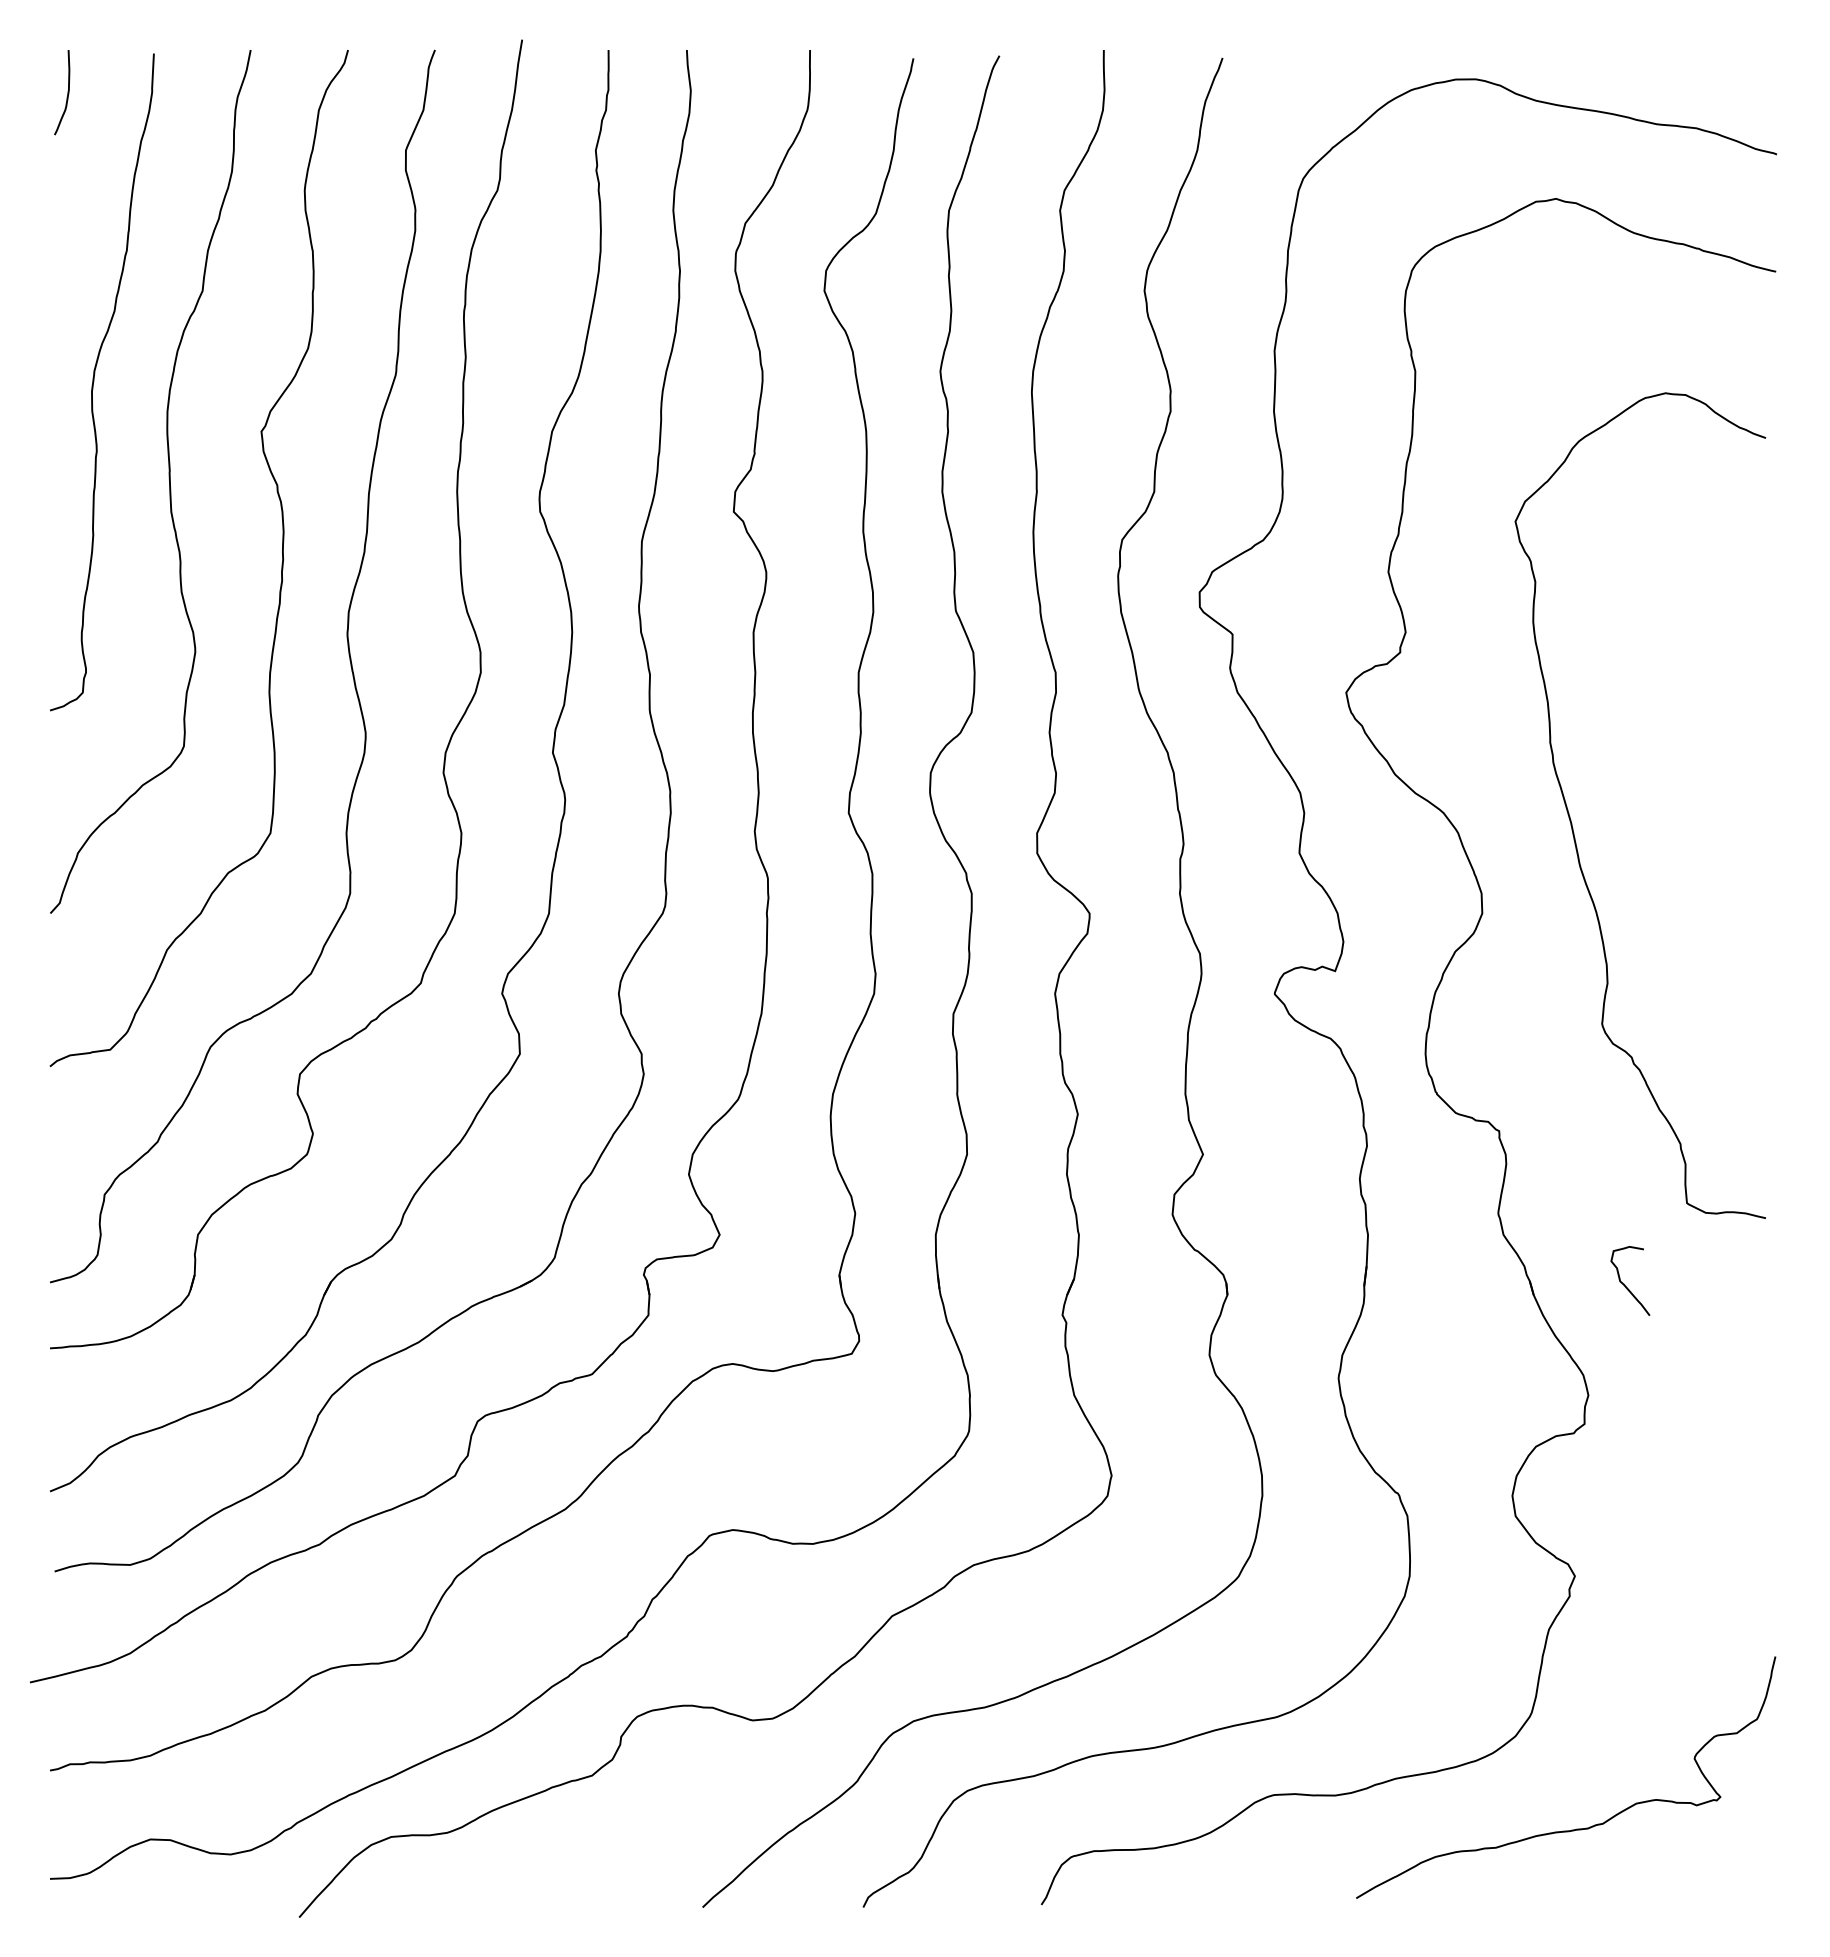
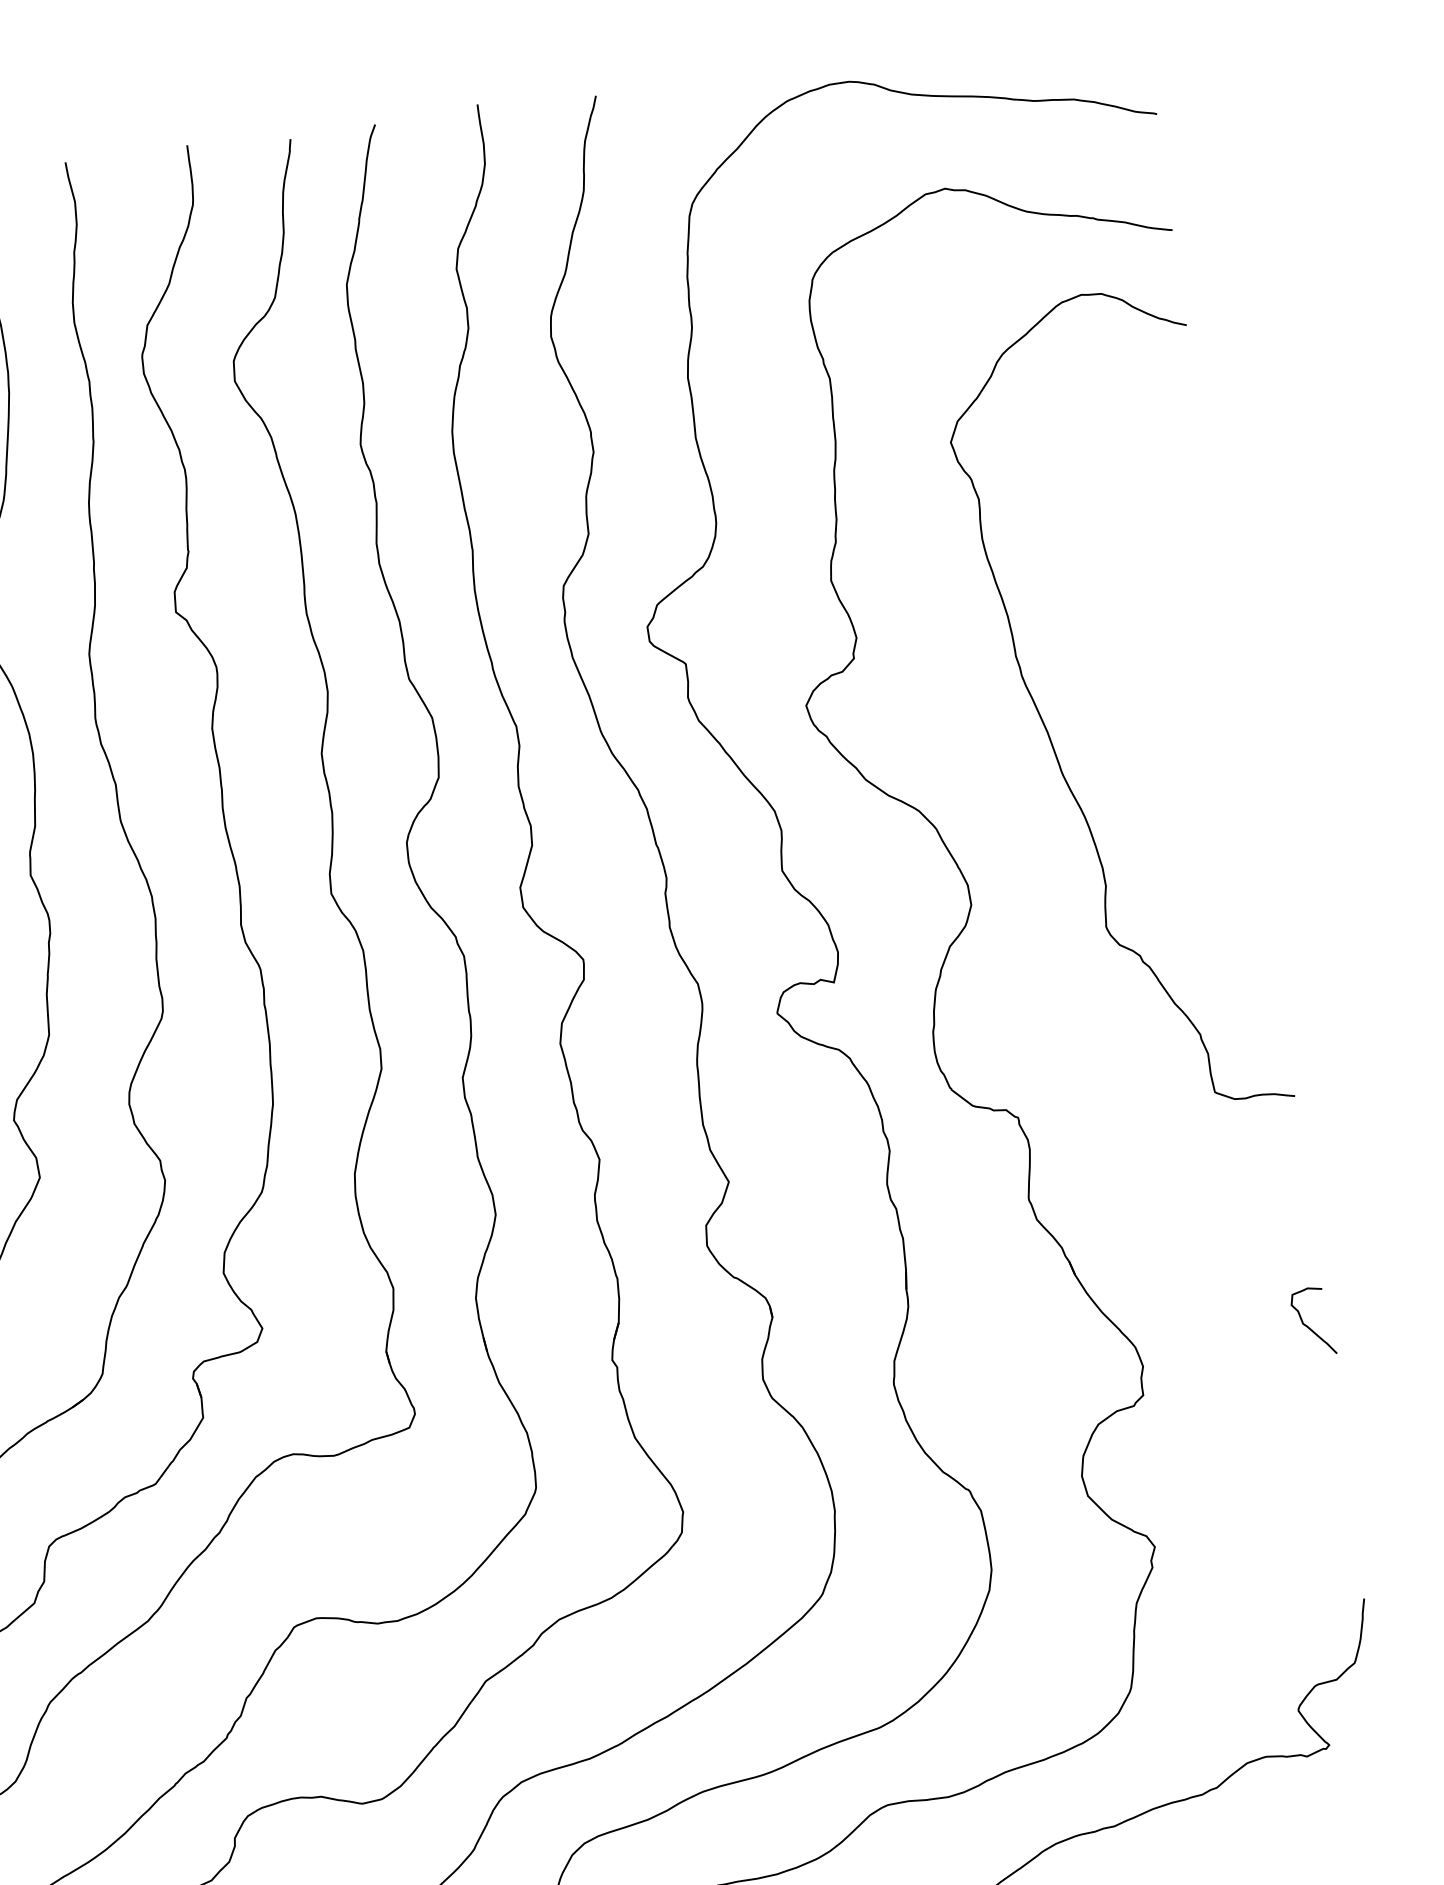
curve: (1572, 823) -> (1049, 732), moved
curve: (1625, 1284) -> (1308, 1326), moved

